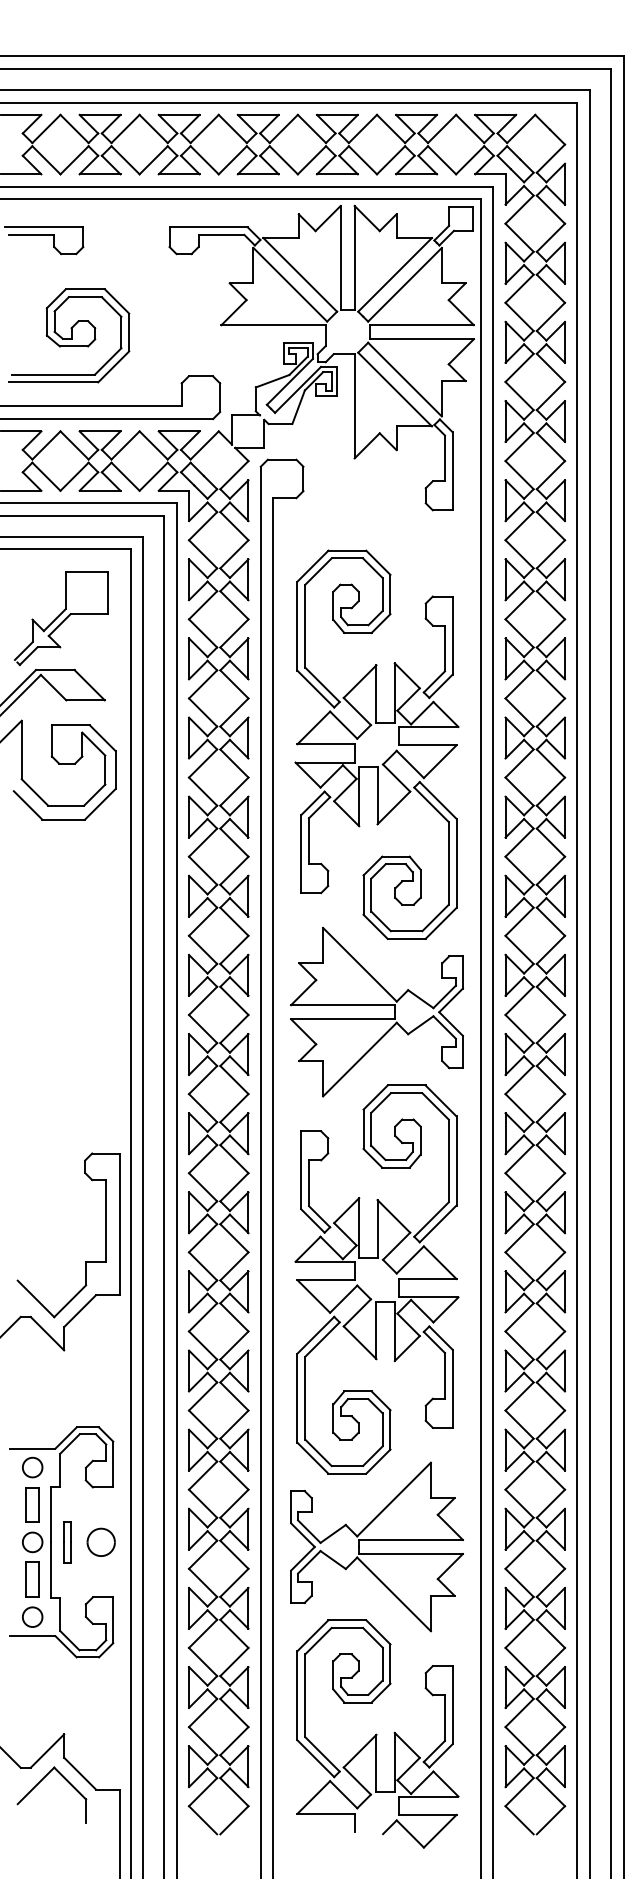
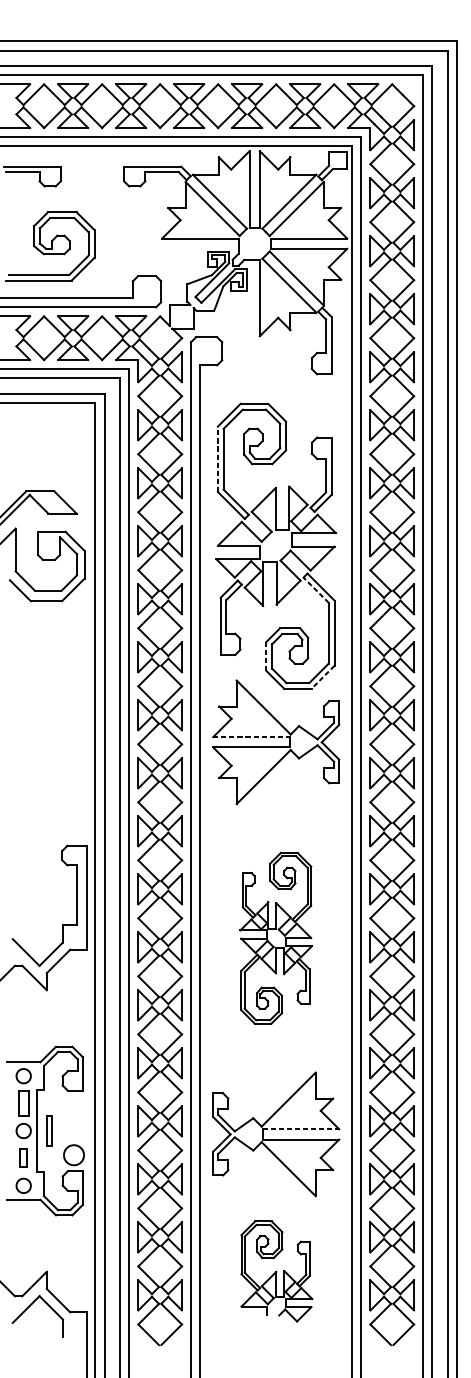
part: (61, 618) -> (44, 453), removed
line: (297, 626) -> (217, 459), solid -> dashed
line: (431, 804) -> (316, 590), solid -> dashed
line: (363, 895) -> (266, 656), solid -> dashed
line: (441, 923) -> (323, 677), solid -> dashed
line: (343, 1005) -> (251, 737), solid -> dashed
part: (376, 1279) -> (275, 938), size x0.6
line: (411, 1539) -> (301, 1128), solid -> dashed
part: (100, 1541) -> (73, 1154), moved
part: (32, 1579) -> (23, 1158), size x0.7
part: (377, 1733) -> (276, 1271), size x0.6

